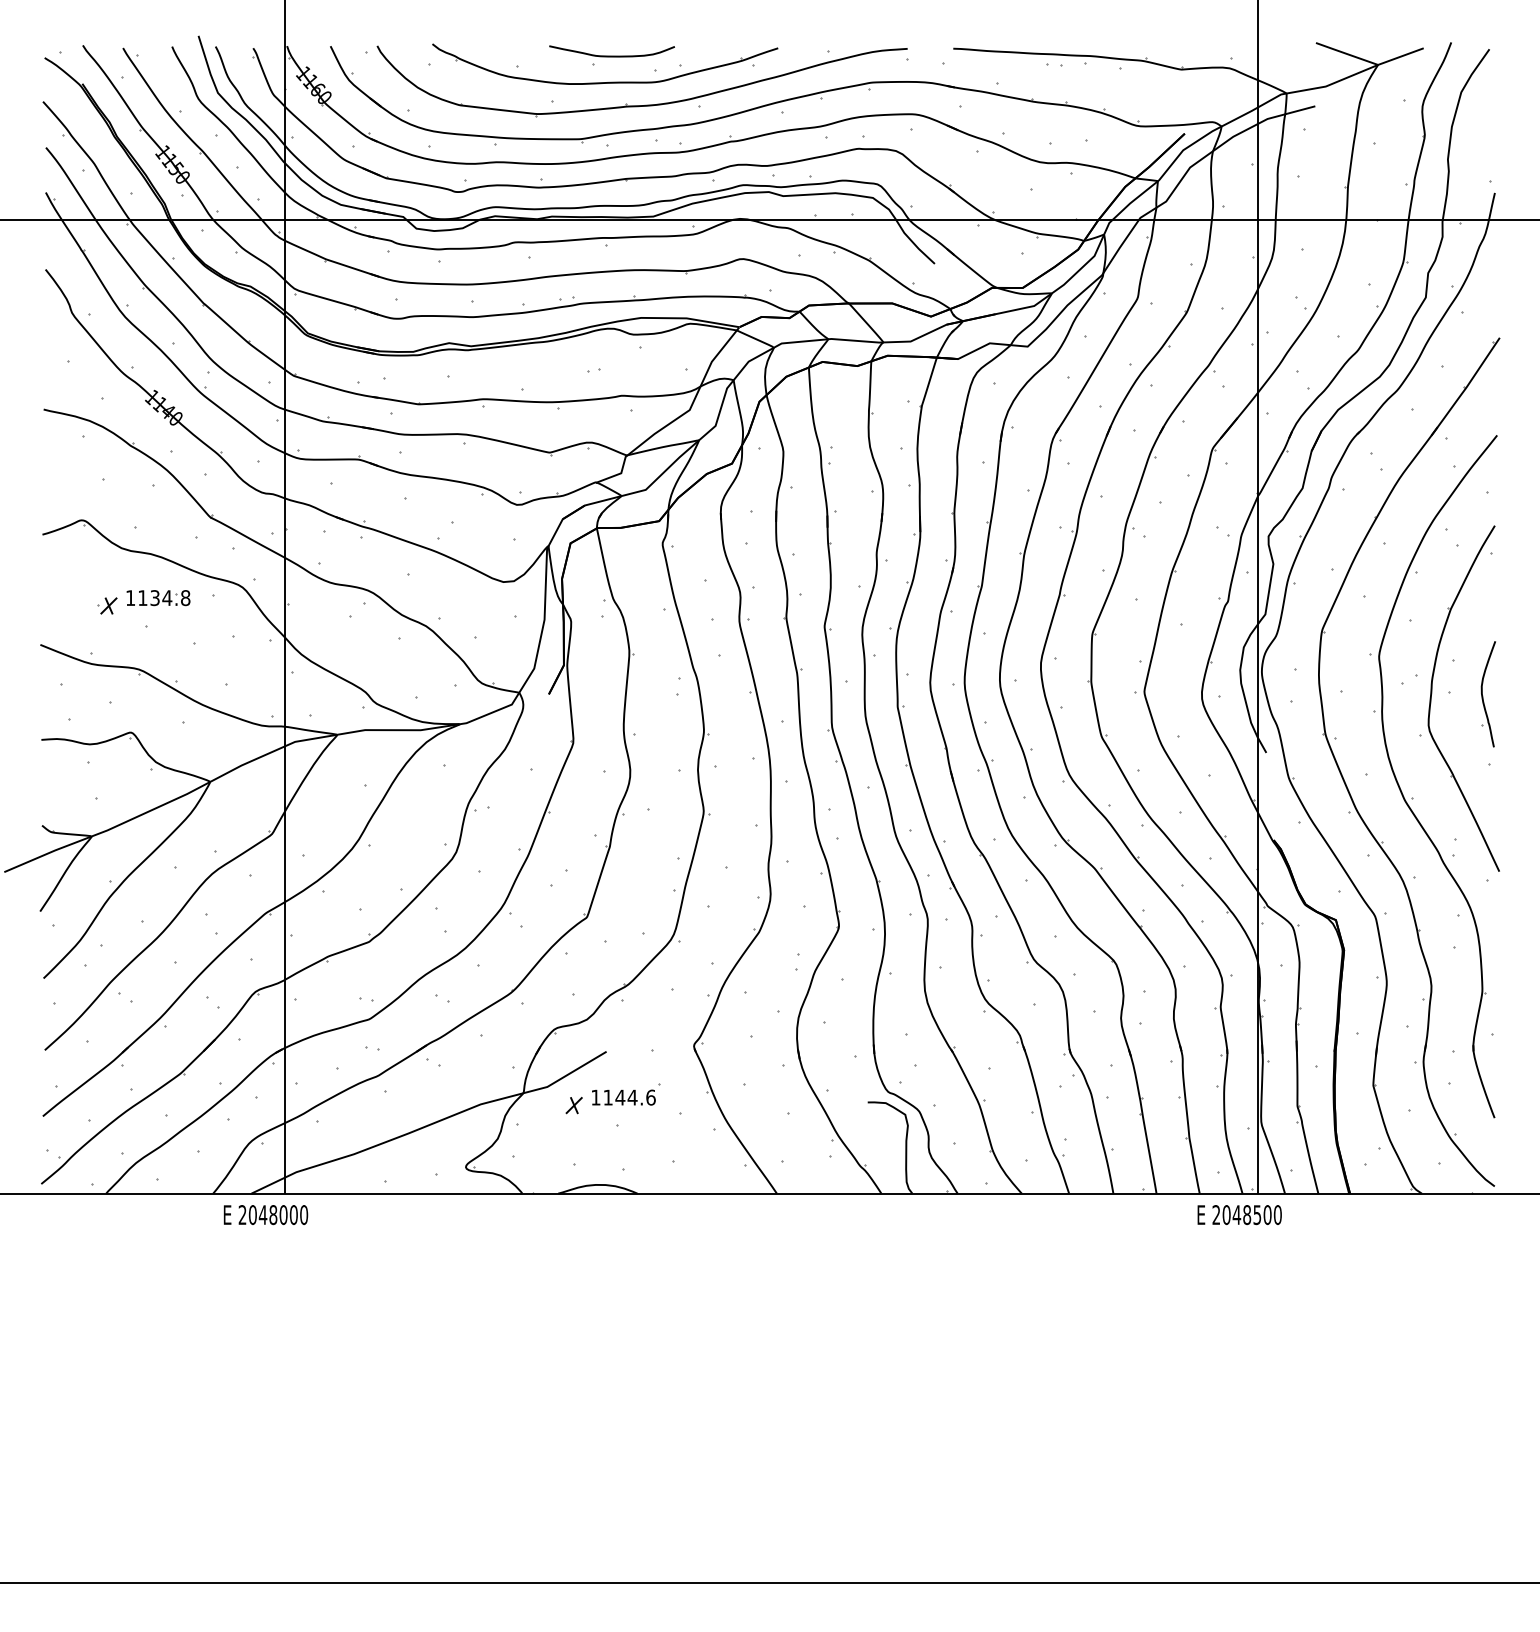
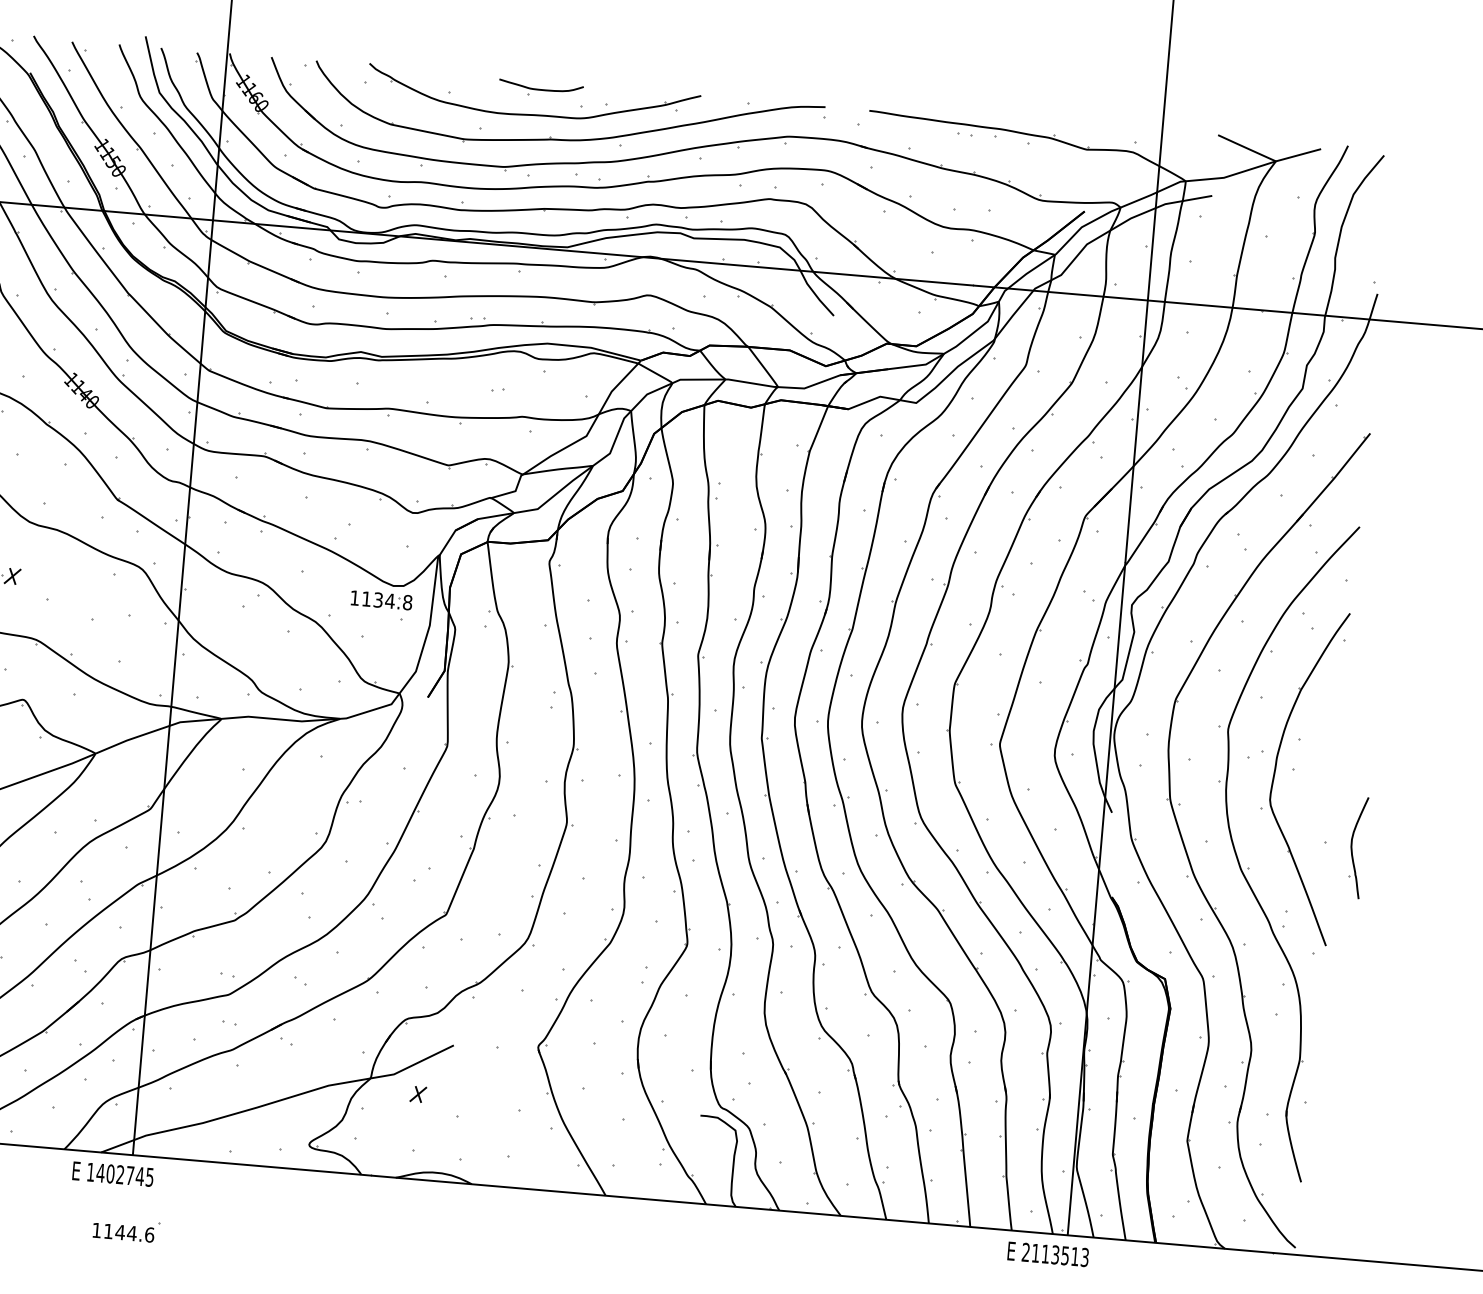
part: (611, 55) -> (540, 89), size x0.7
part: (158, 598) -> (381, 600), moved
part: (1487, 694) -> (1356, 847), moved
part: (626, 1094) -> (126, 1229), moved
text: (273, 1215) -> (120, 1175), 2048000 -> 1402745
text: (1251, 1215) -> (1059, 1255), 2048500 -> 2113513

